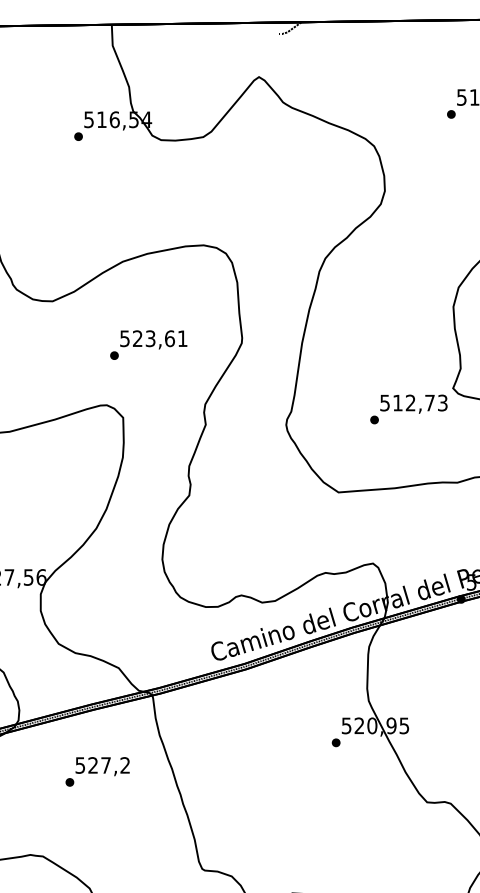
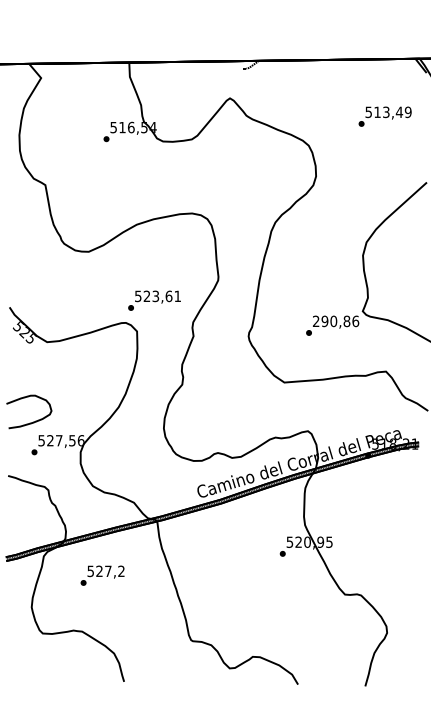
text: (148, 344) -> (154, 300), moved
text: (414, 403) -> (336, 321), 512,73 -> 290,86
text: (97, 771) -> (102, 575), moved

